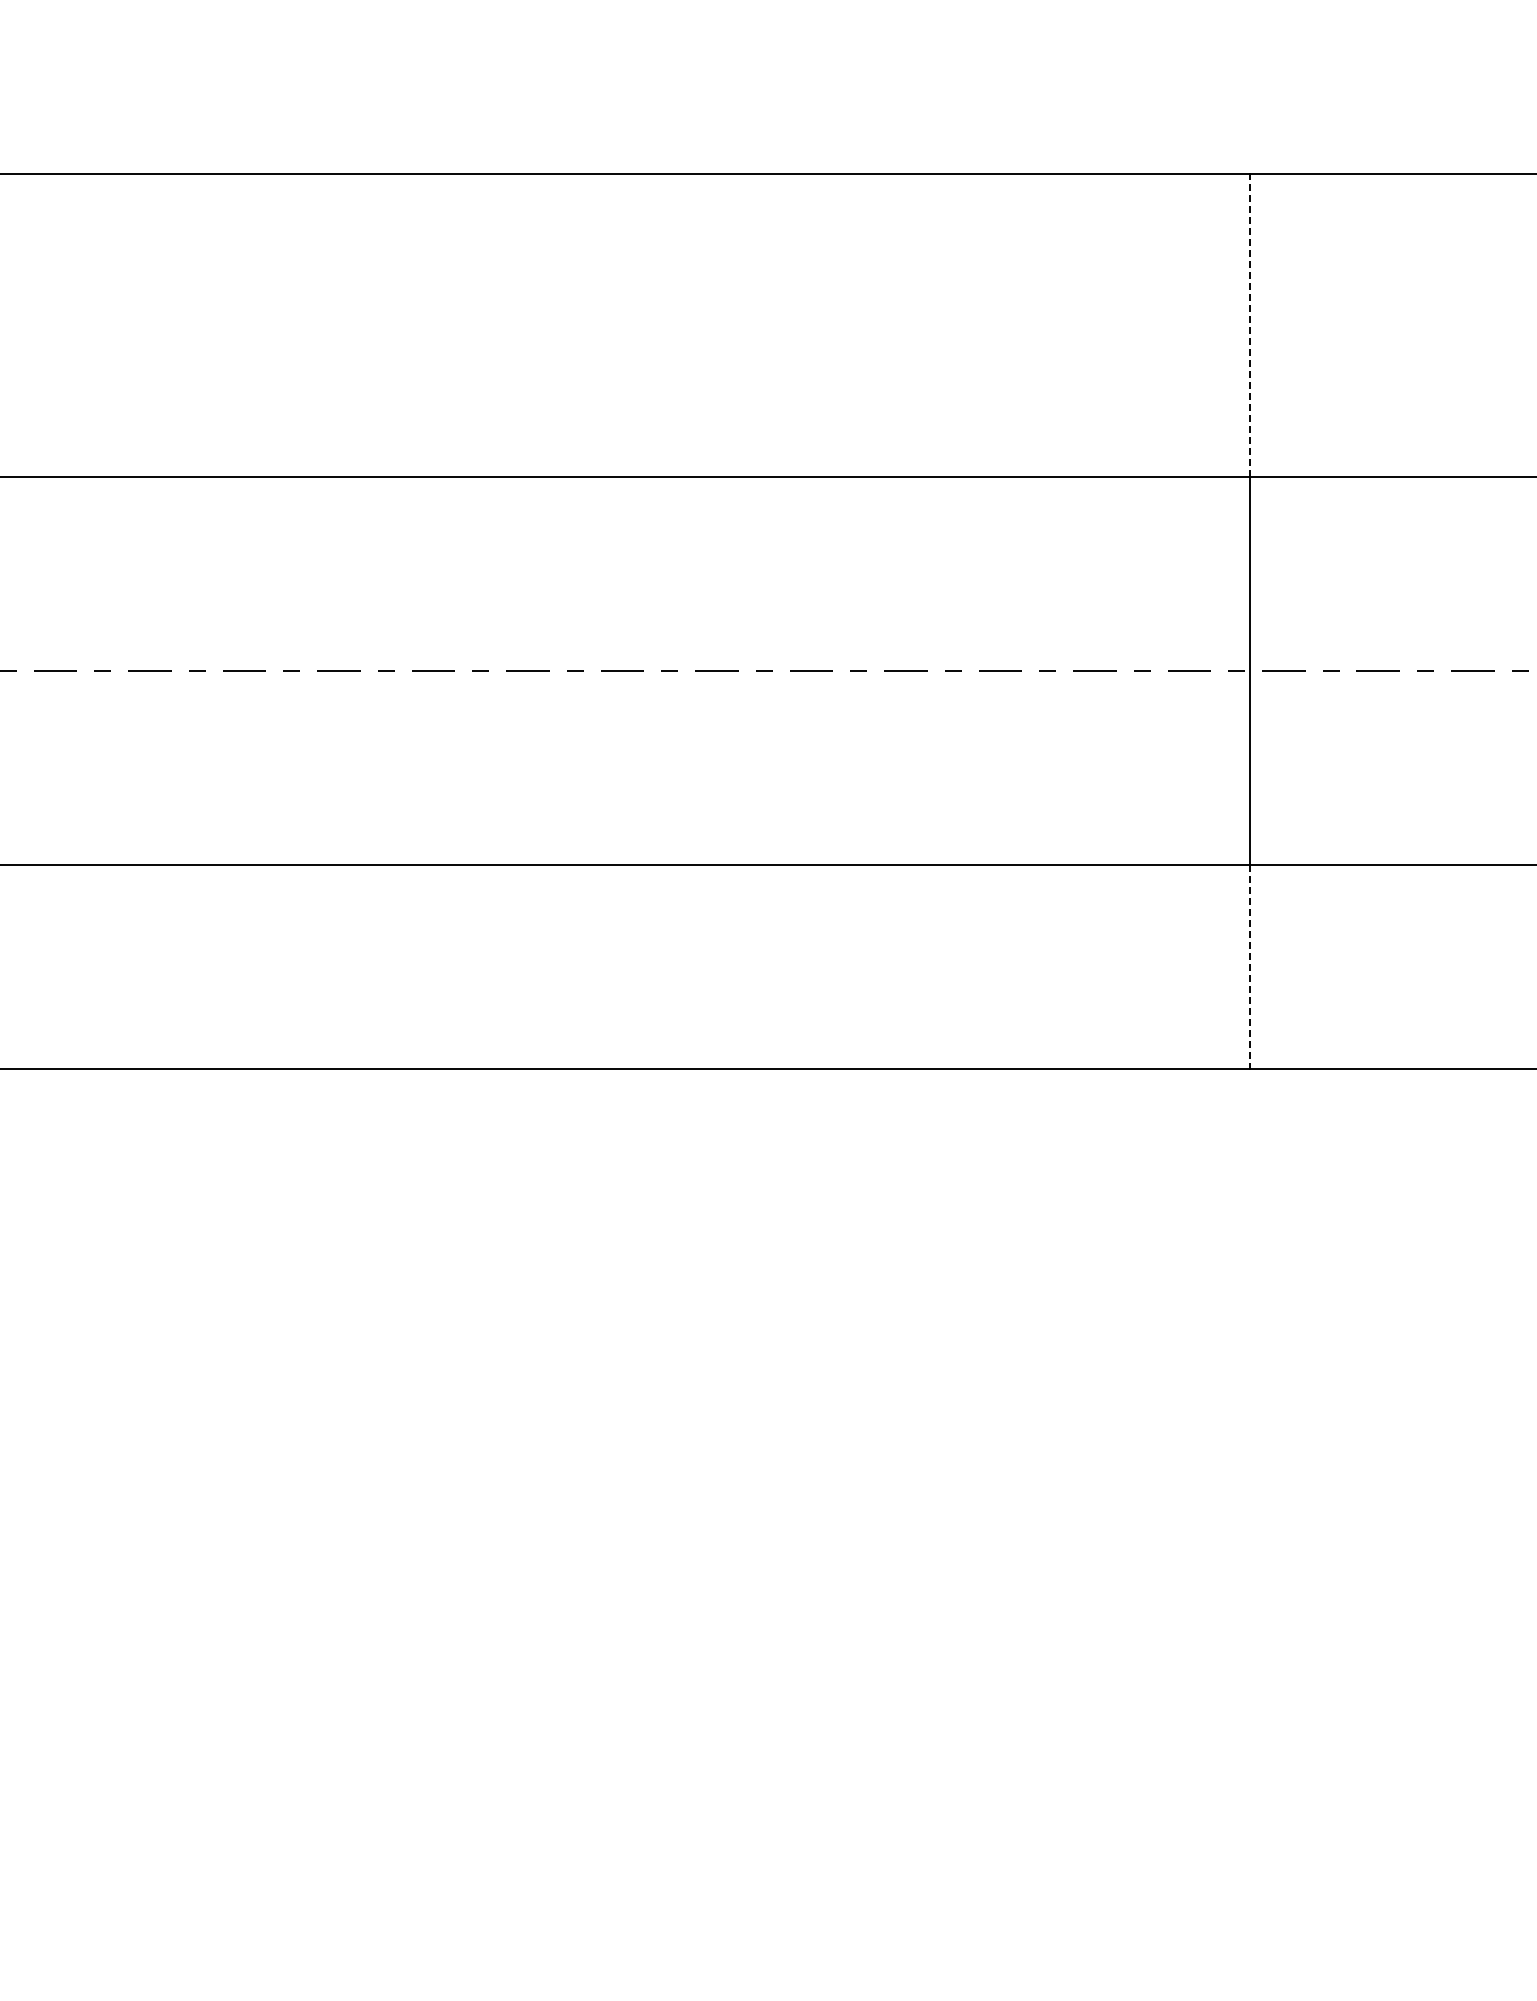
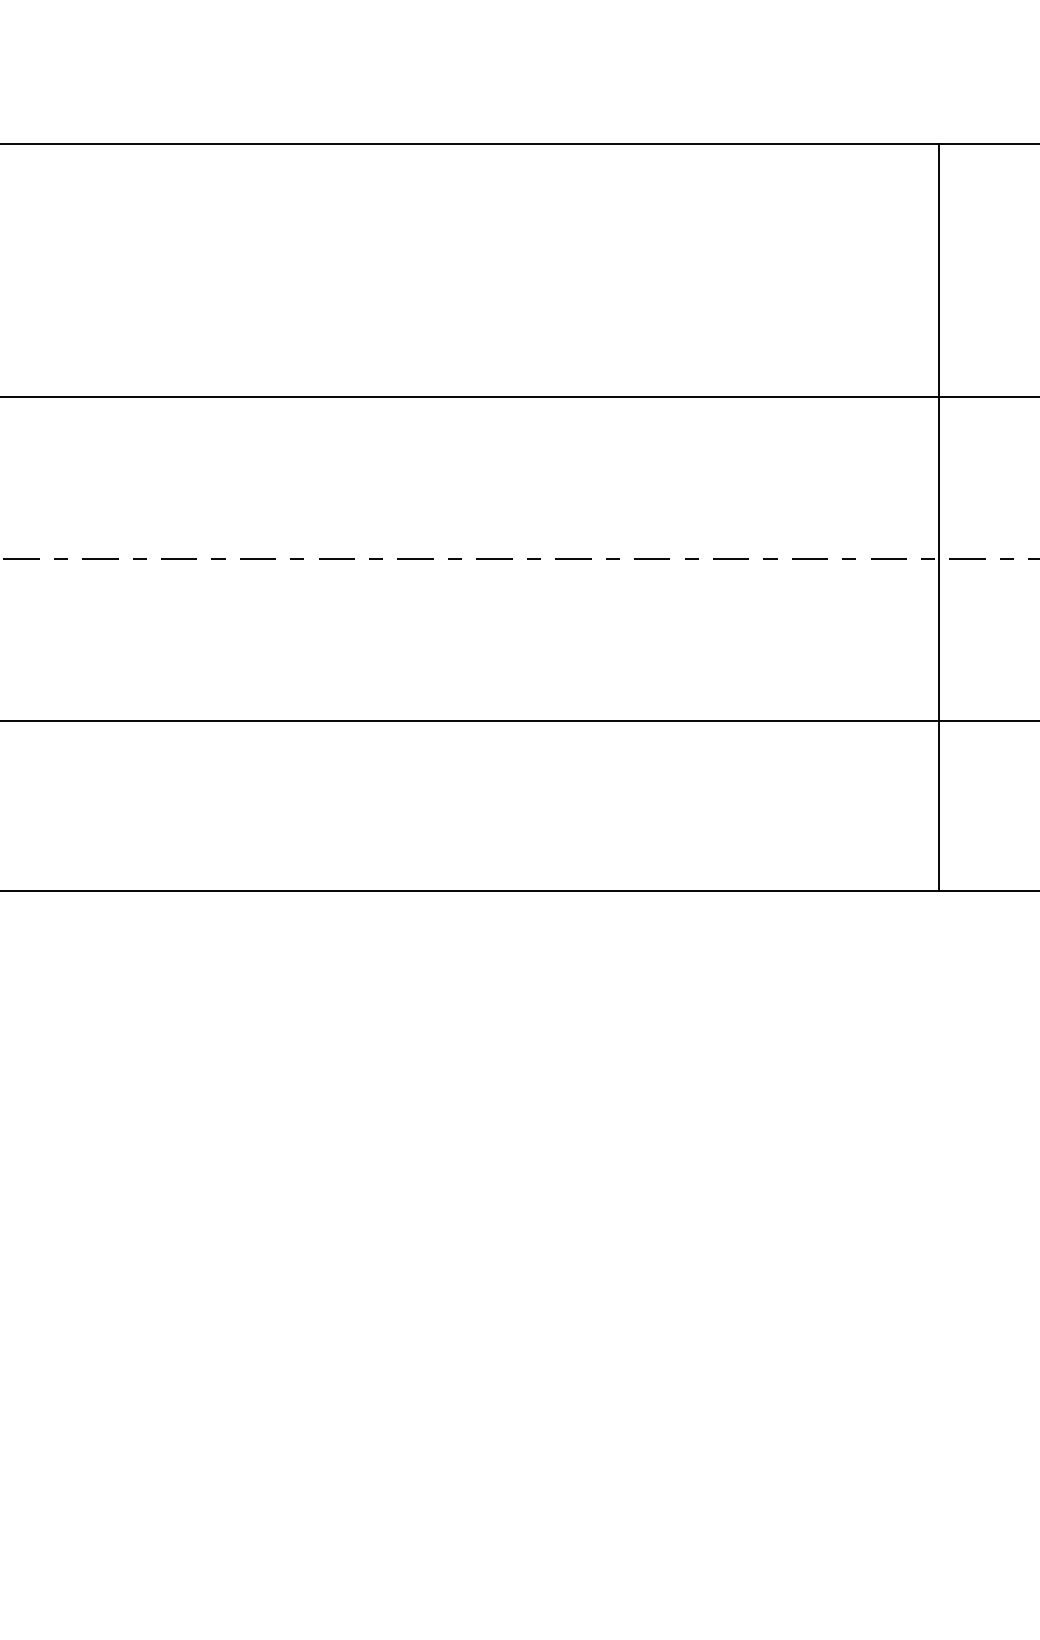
line: (1249, 325) -> (938, 270), dashed -> solid
line: (1249, 967) -> (938, 805), dashed -> solid

